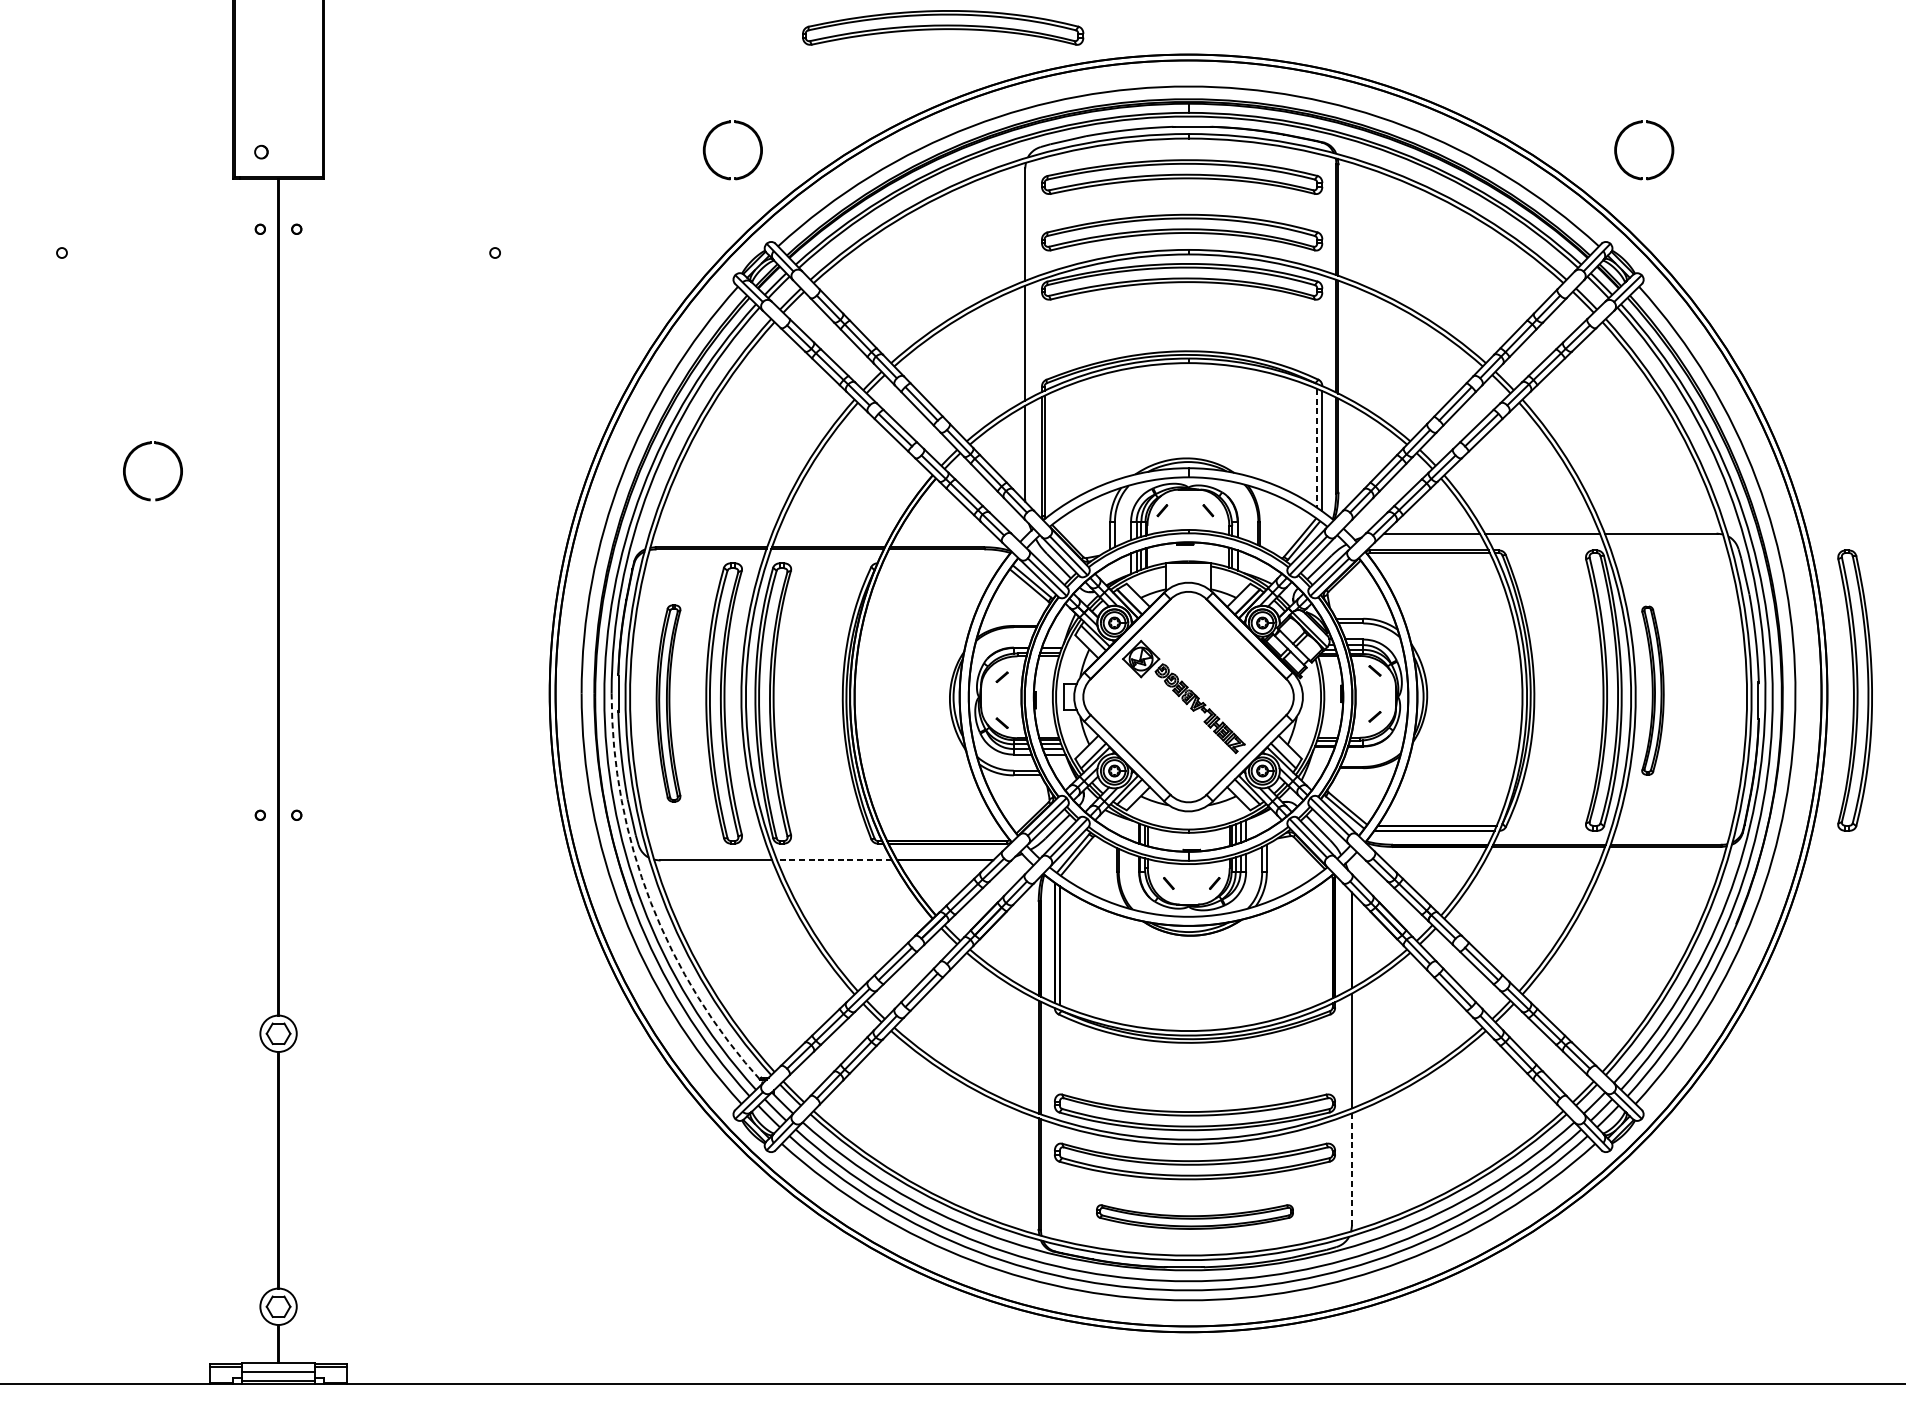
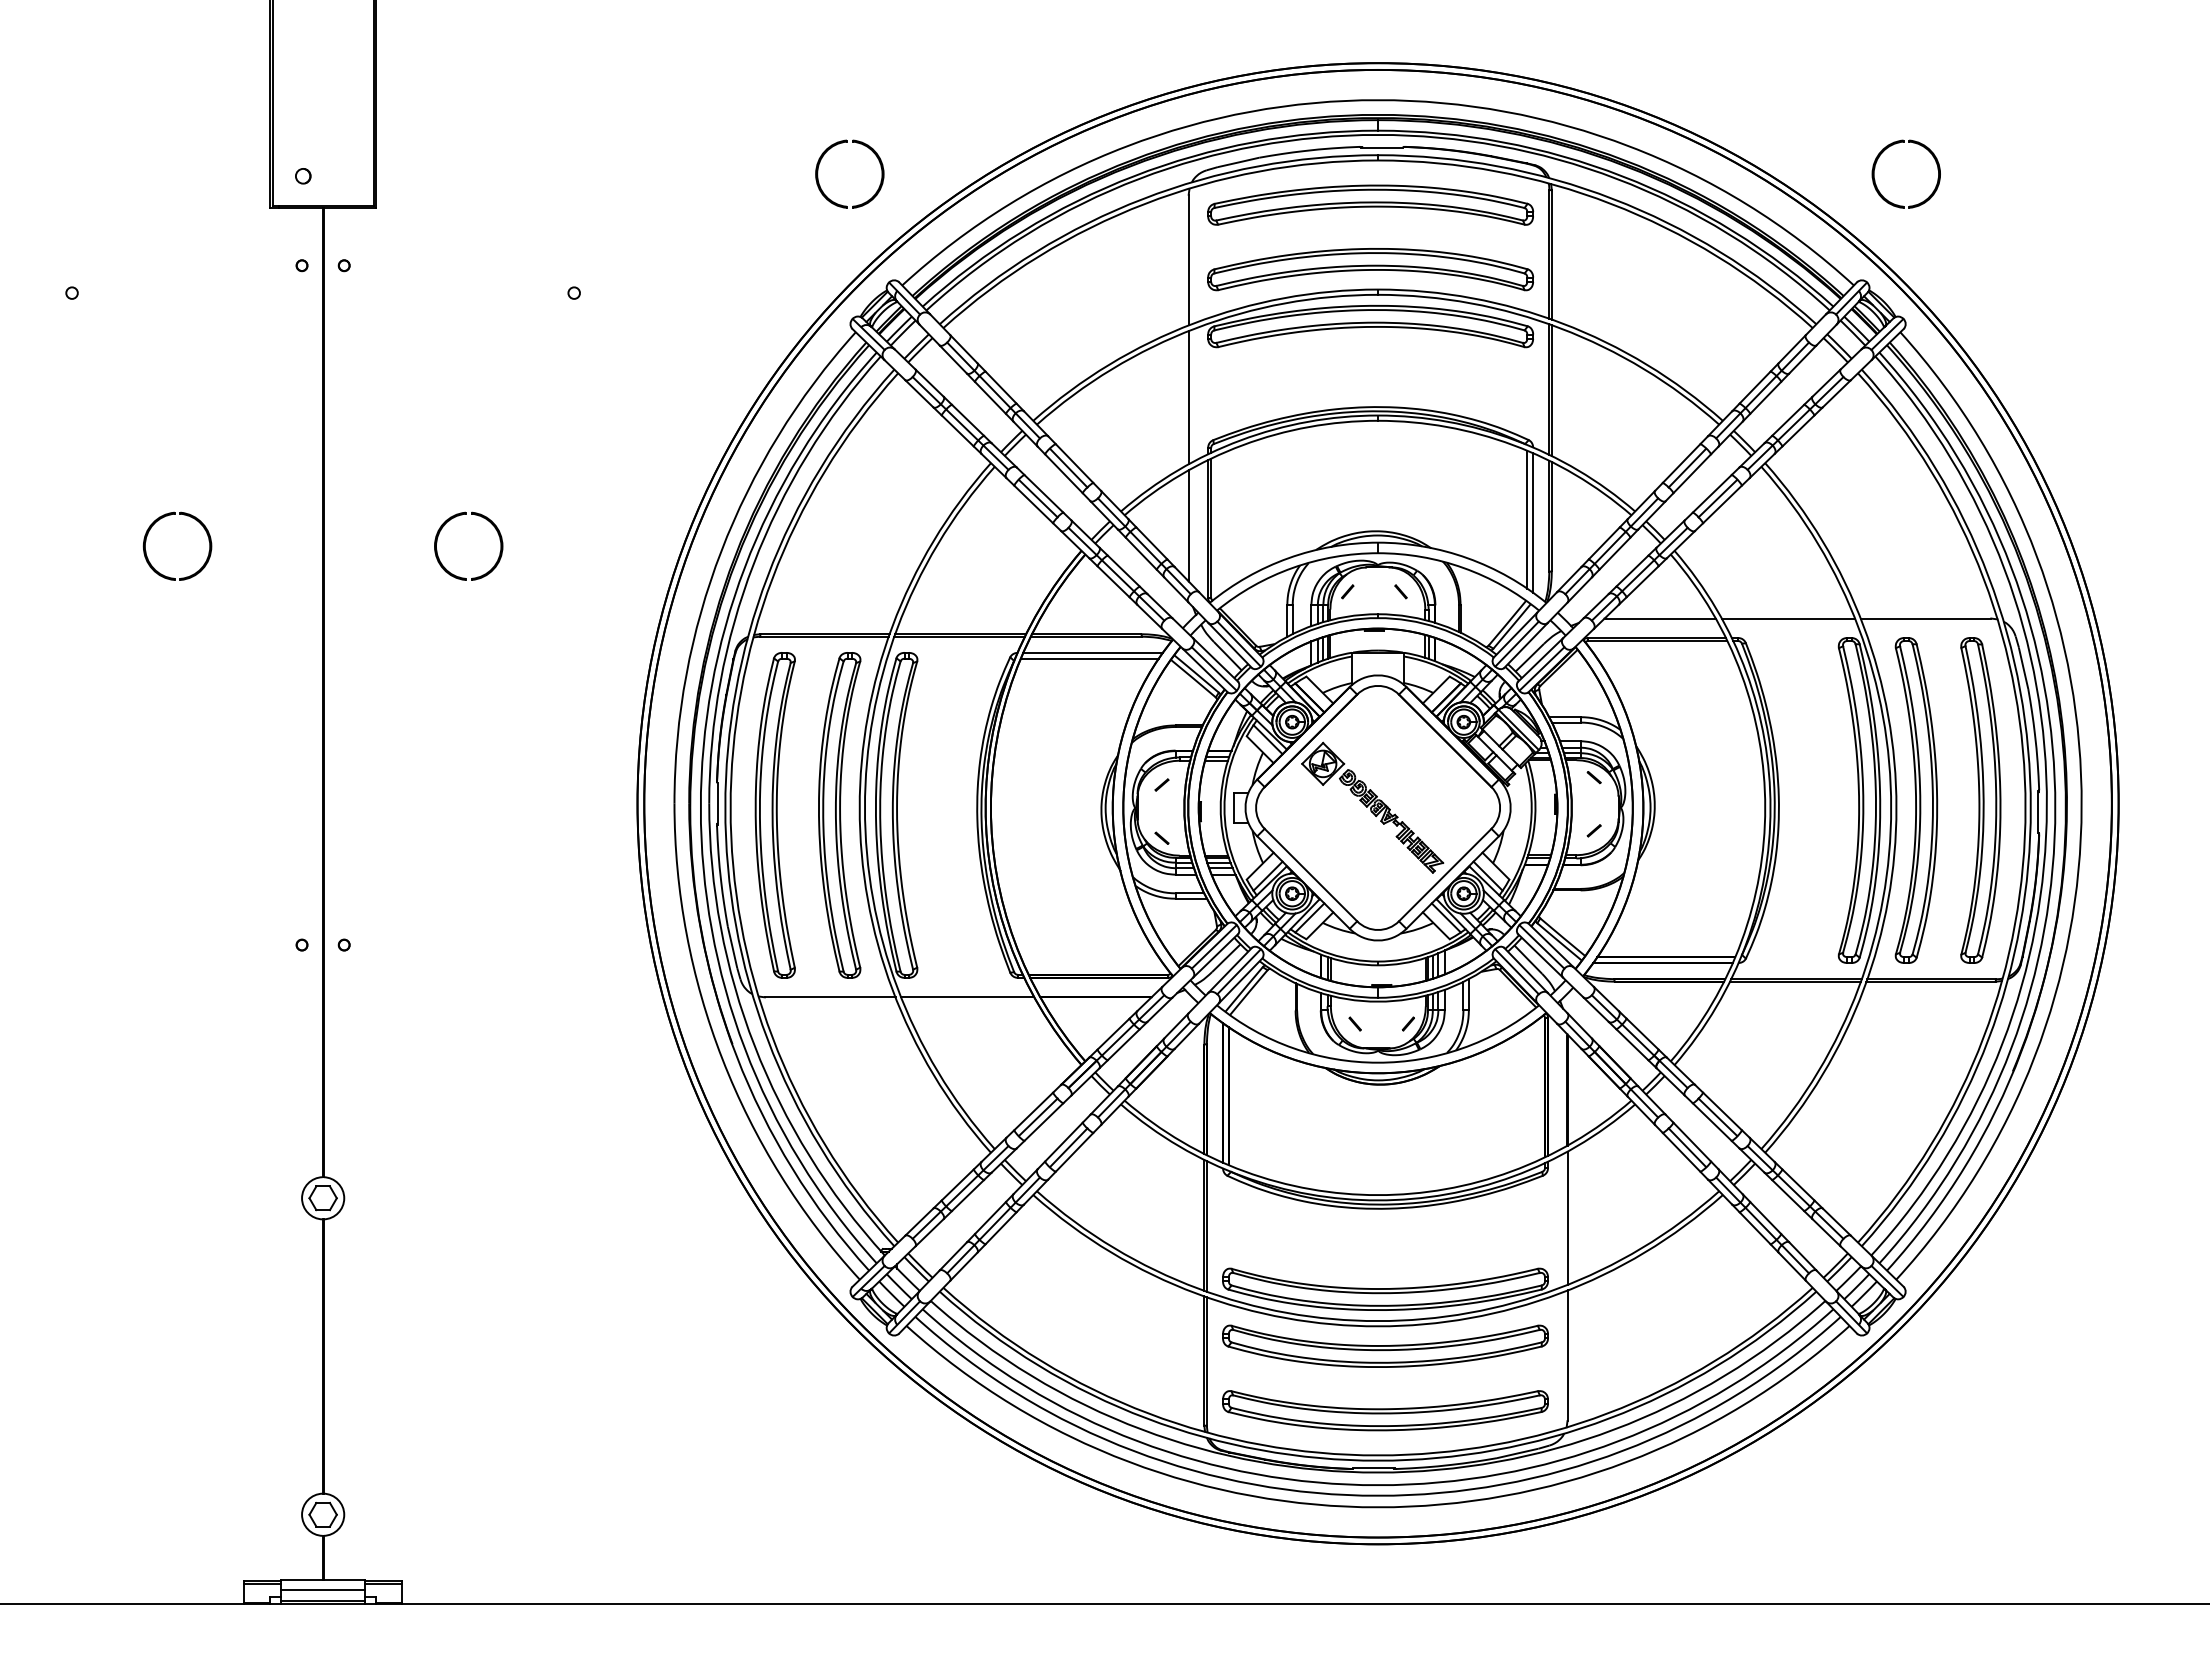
part: (943, 27) -> (1093, 31), removed
part: (398, 444) -> (462, 515), added
line: (1317, 448) -> (1527, 519), dashed -> solid
line: (942, 562) -> (1092, 652), added
line: (939, 568) -> (1089, 658), added
part: (1652, 690) -> (1916, 800), size x1.67
part: (1854, 690) -> (1980, 800), moved
part: (667, 703) -> (774, 815), size x1.43
line: (834, 860) -> (967, 997), dashed -> solid
arc: (650, 902) -> (754, 1046), dashed -> solid
line: (1351, 1170) -> (1567, 1356), dashed -> solid
part: (1194, 1216) -> (1385, 1410), size x1.43

